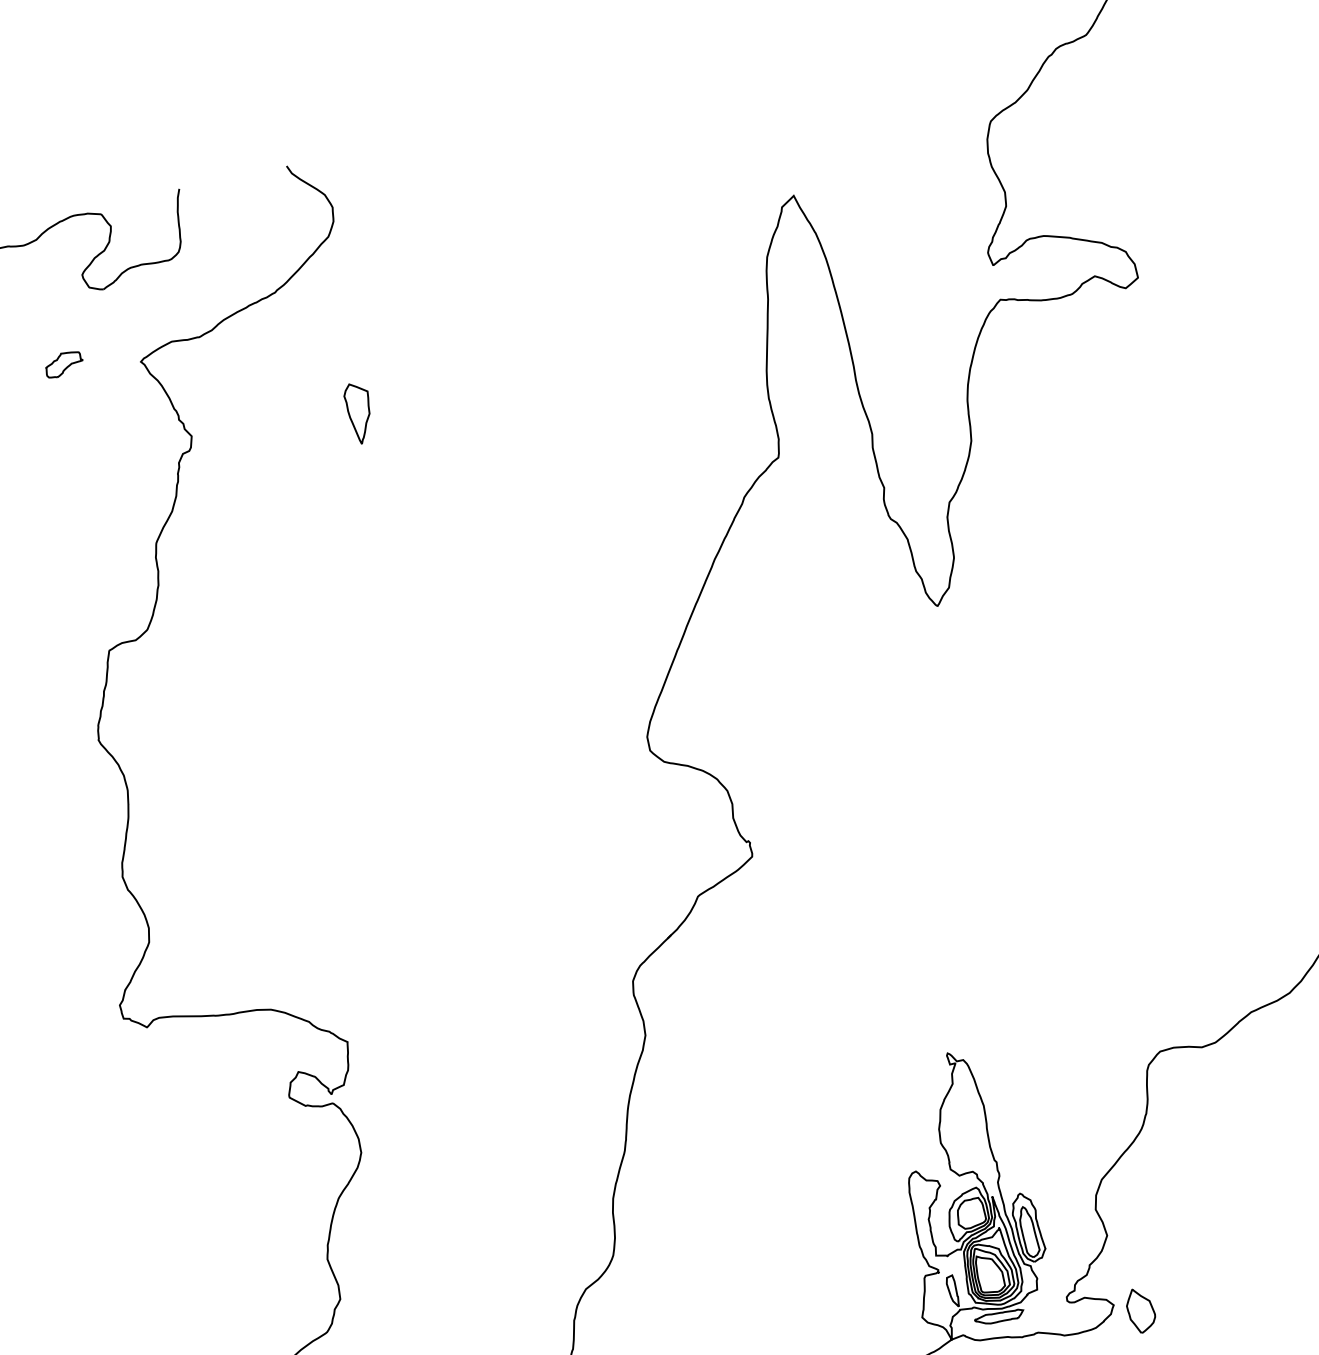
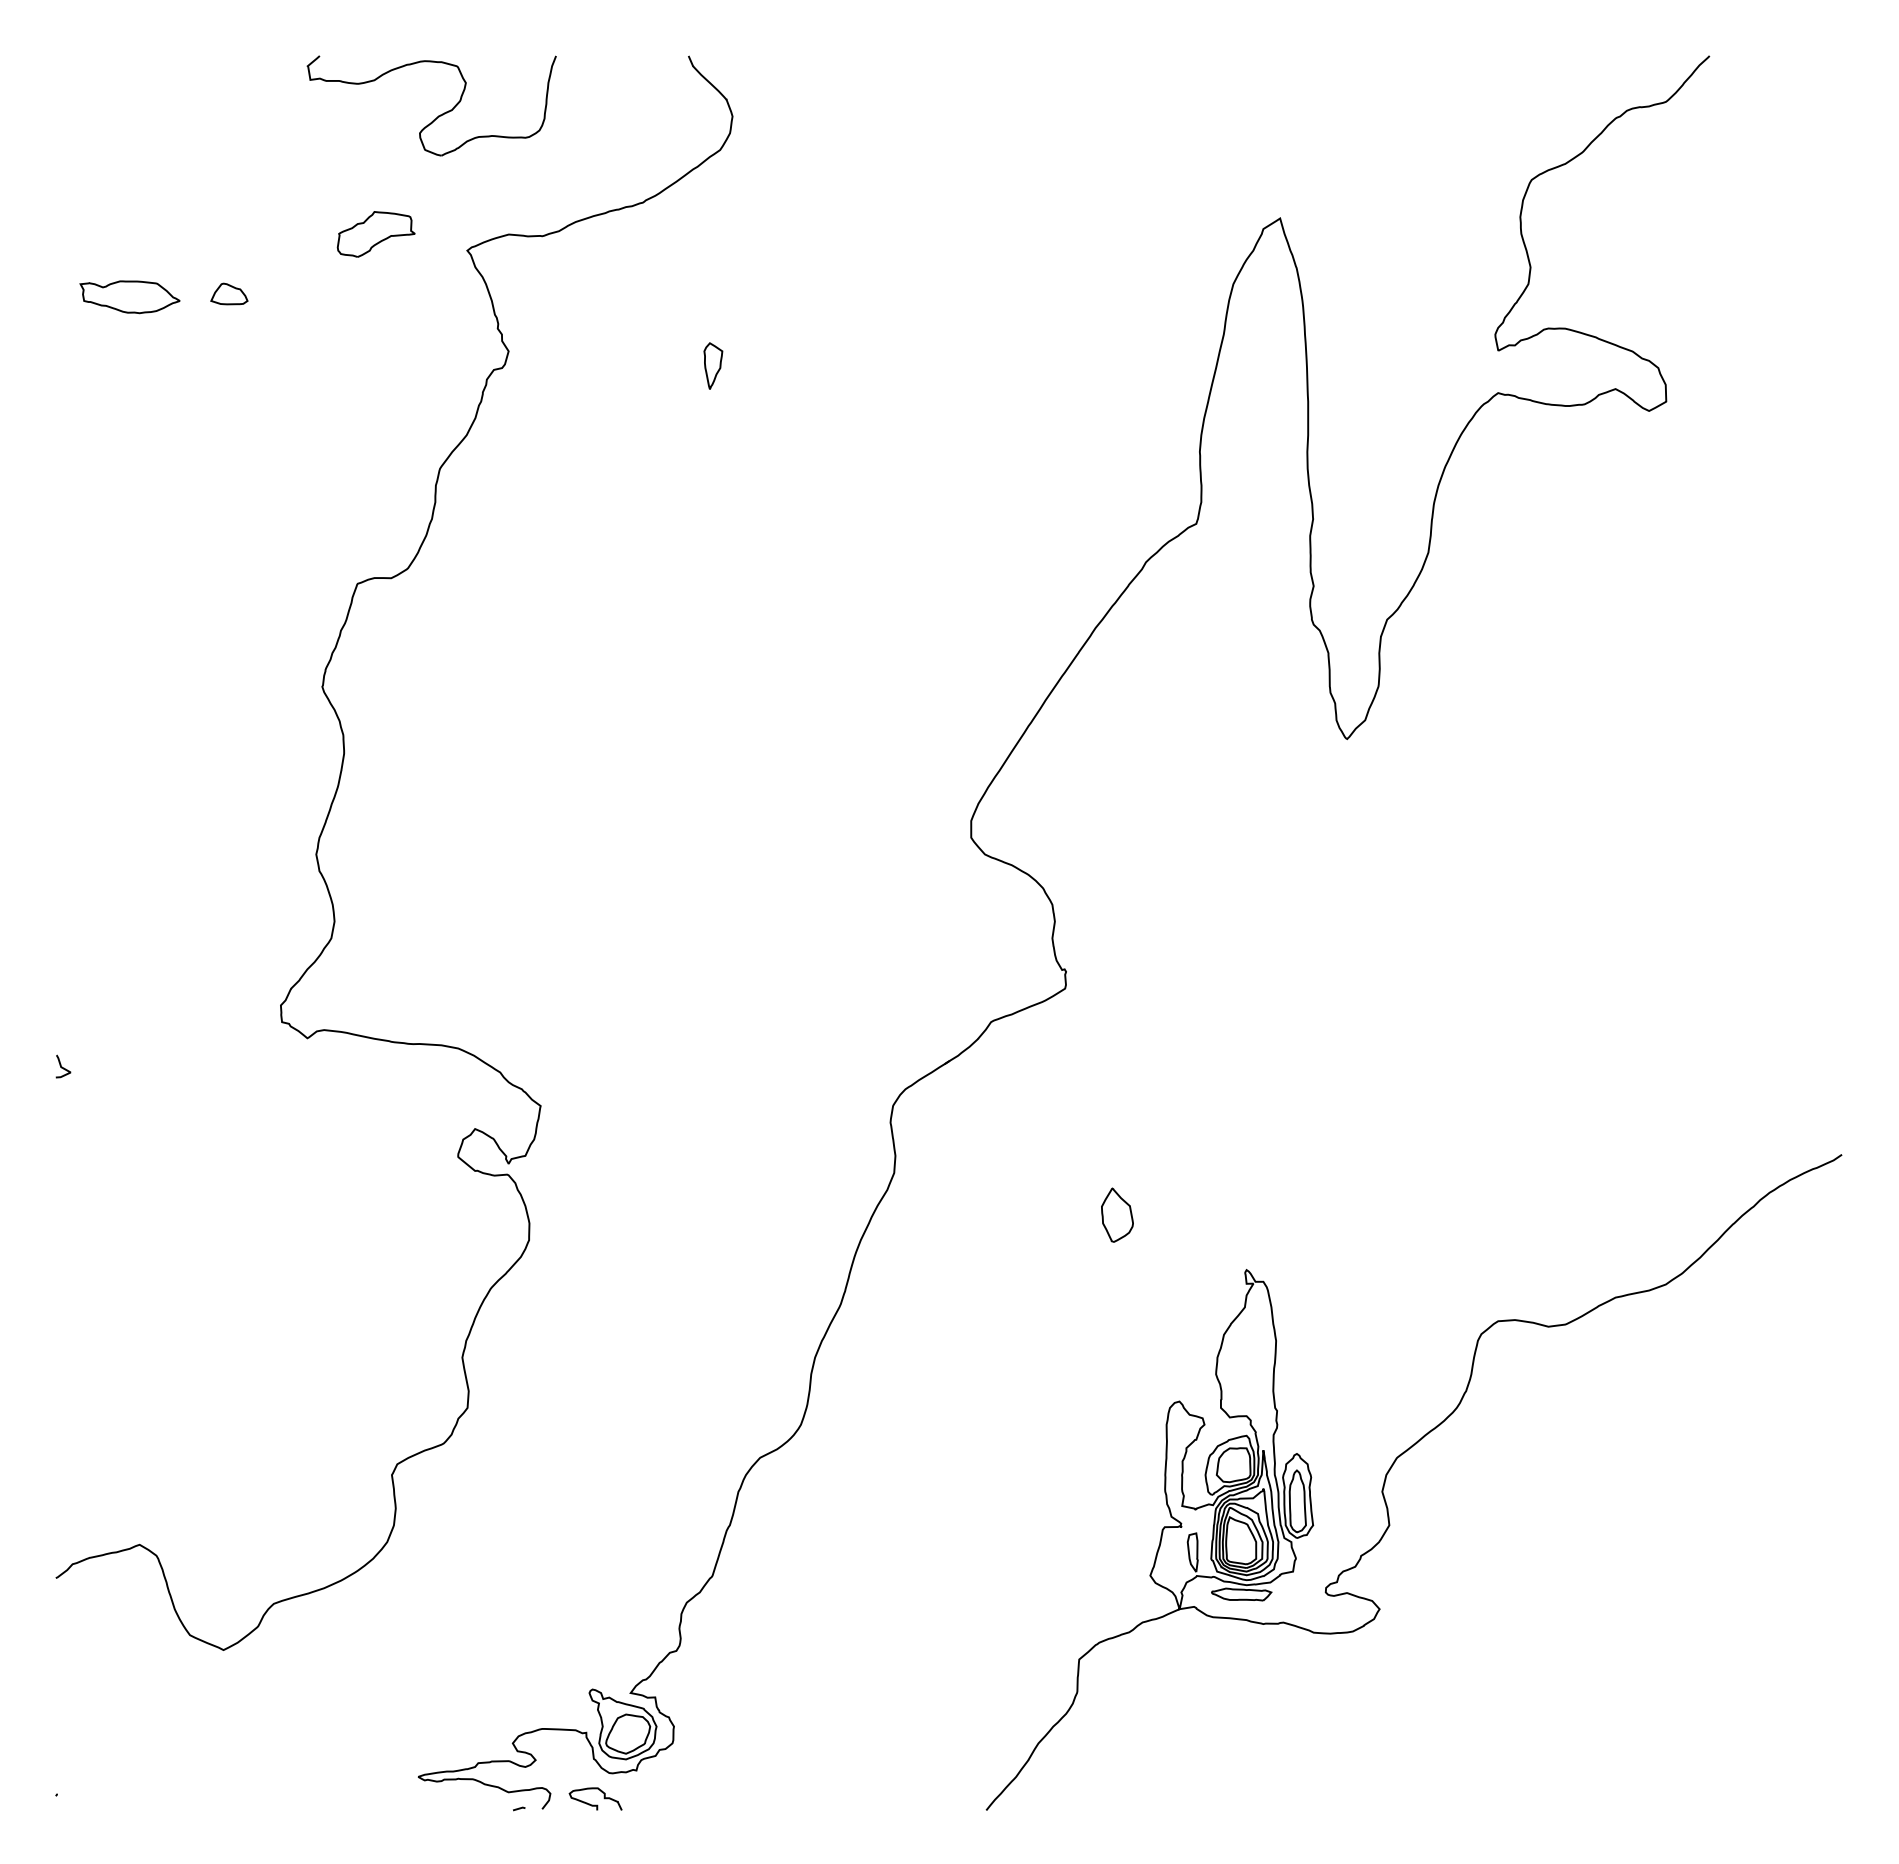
part: (63, 364) -> (375, 234), size x1.67
part: (360, 412) -> (713, 365), size x0.62
part: (1140, 1309) -> (1117, 1214), moved

